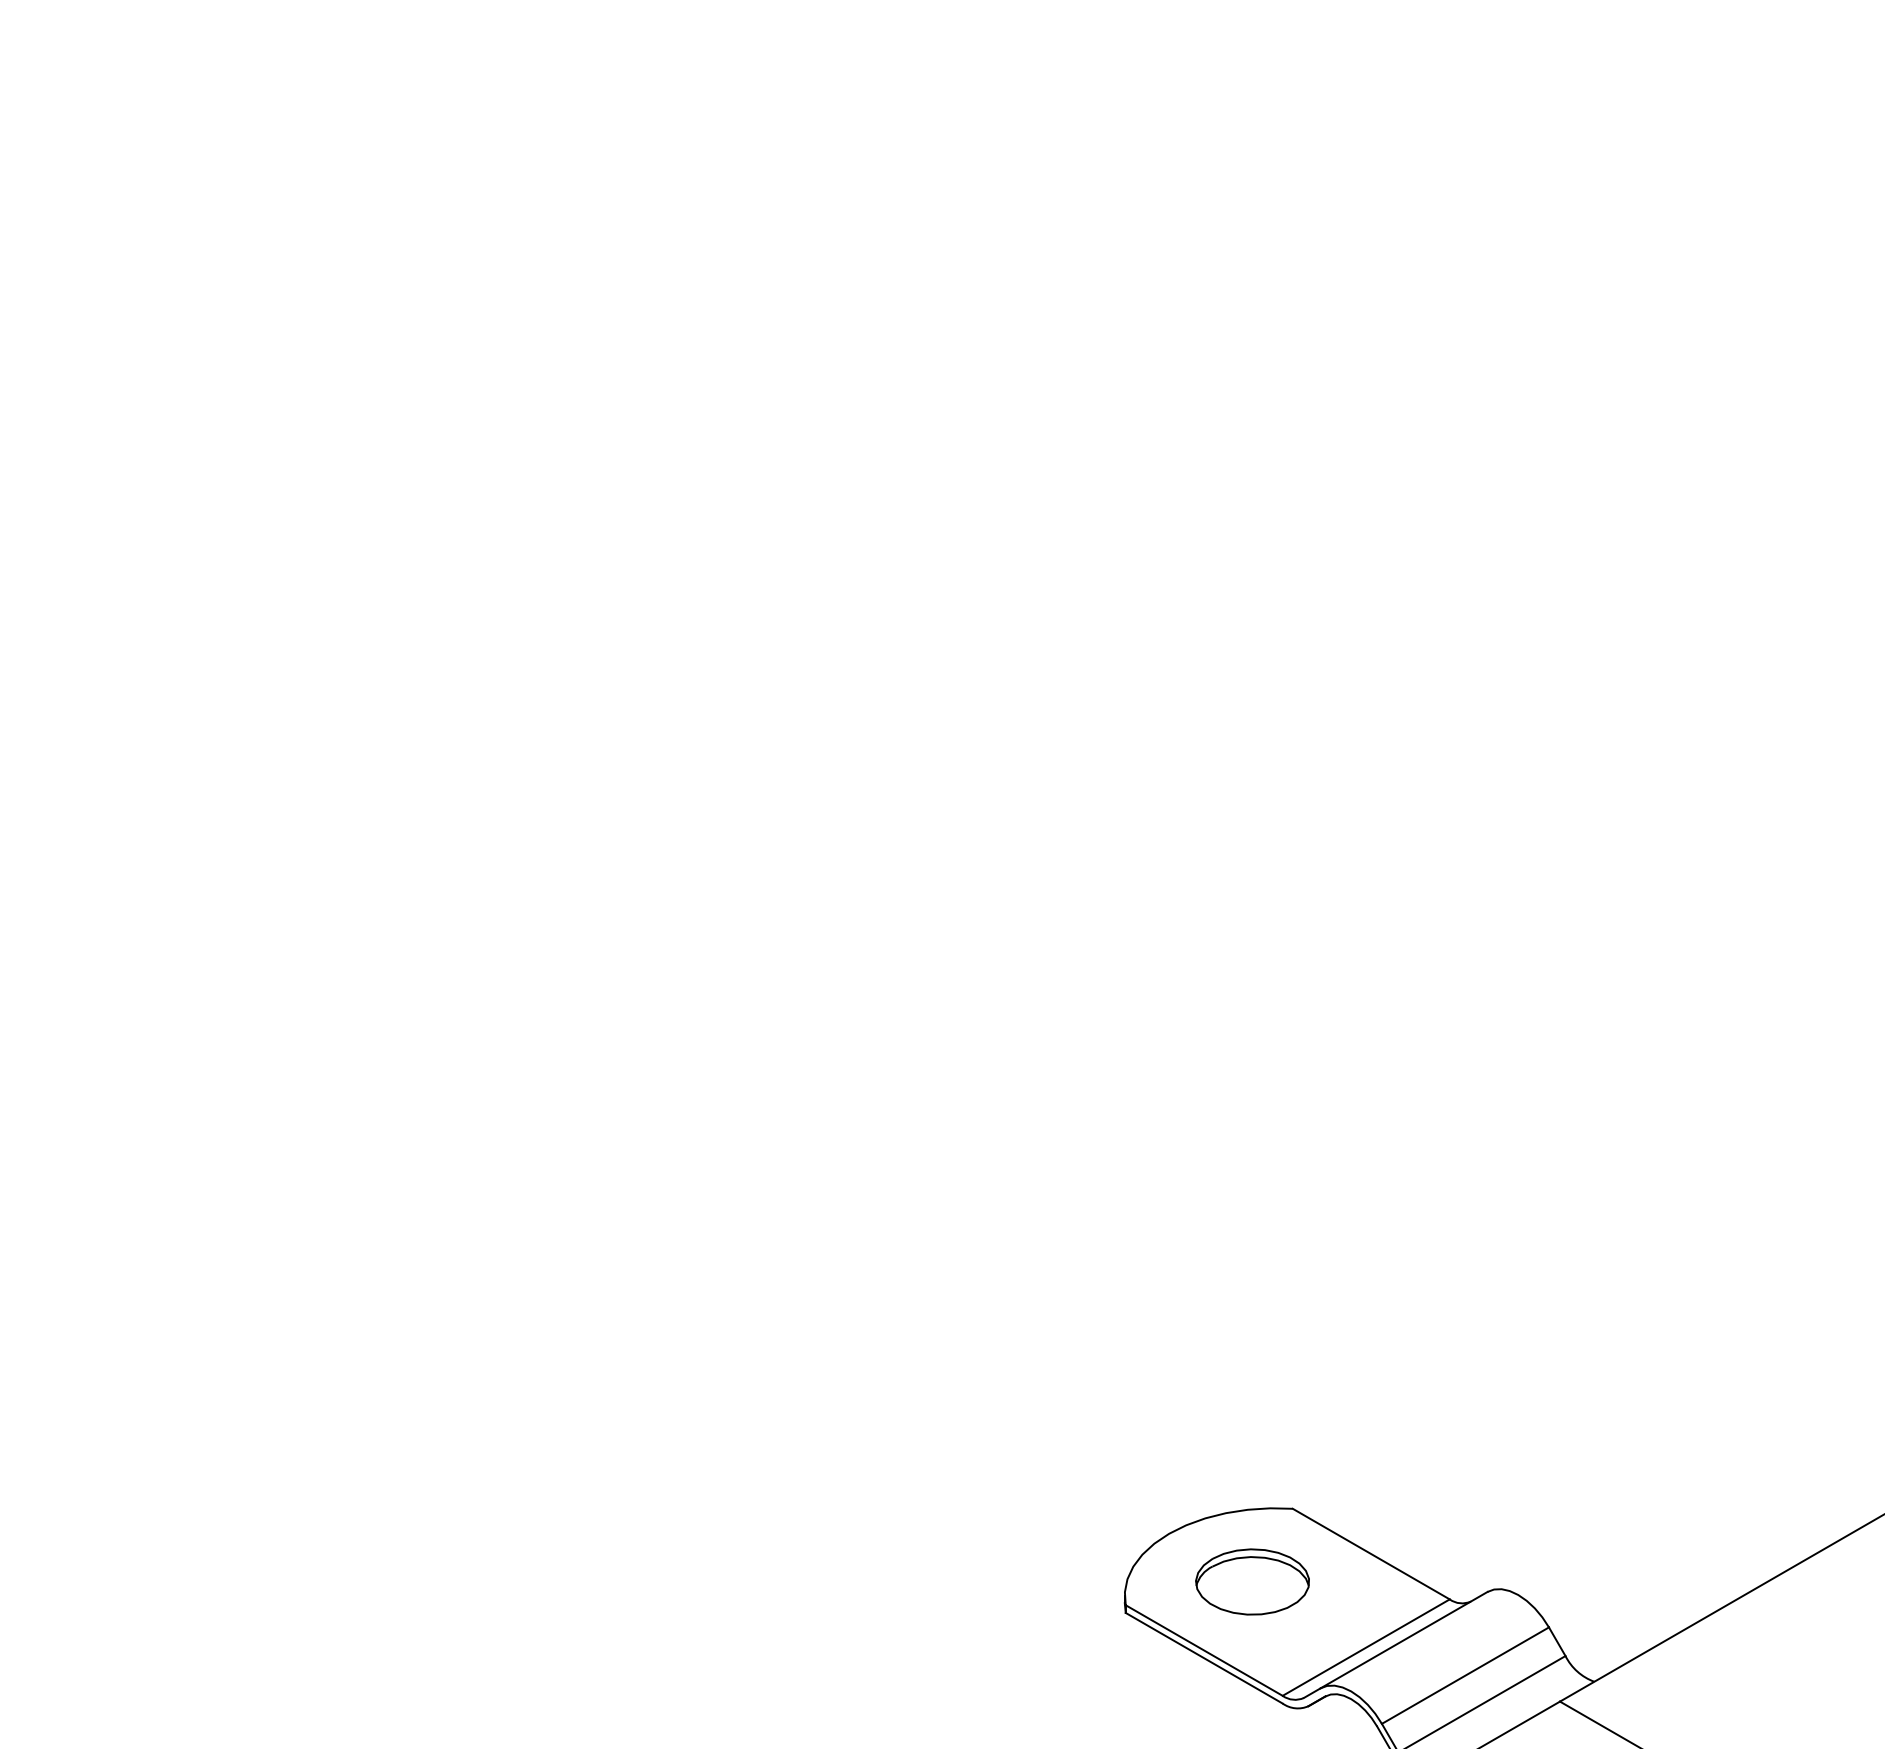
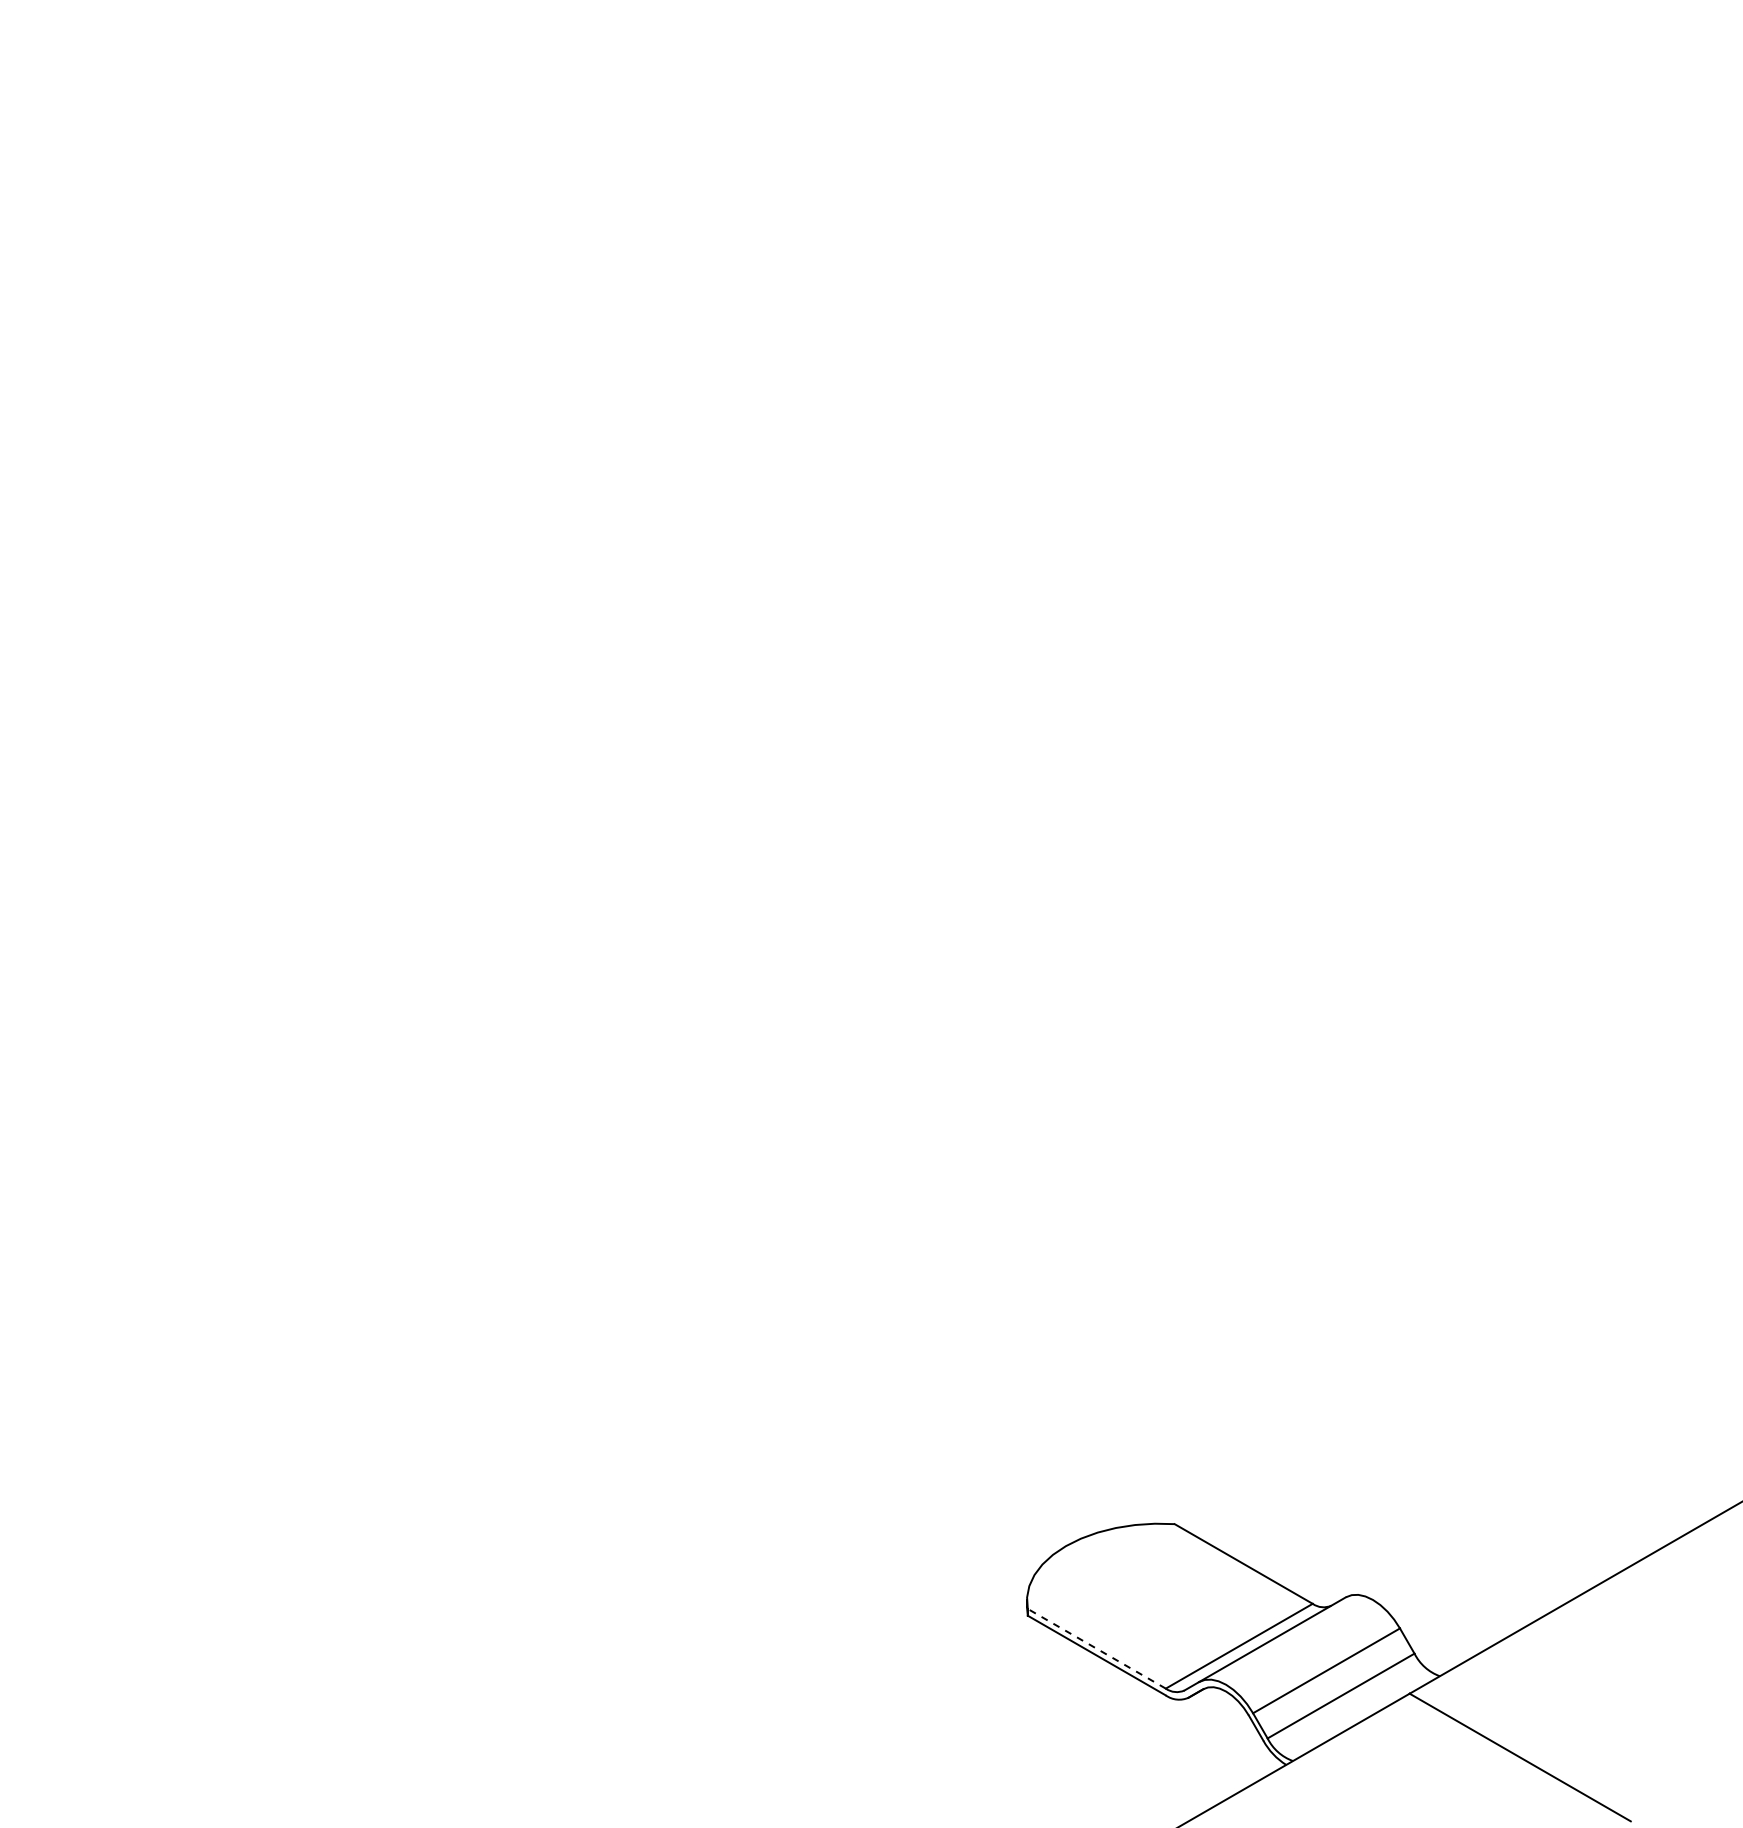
part: (1251, 1581) -> (1138, 1588), removed
line: (1203, 1650) -> (1096, 1648), solid -> dashed

